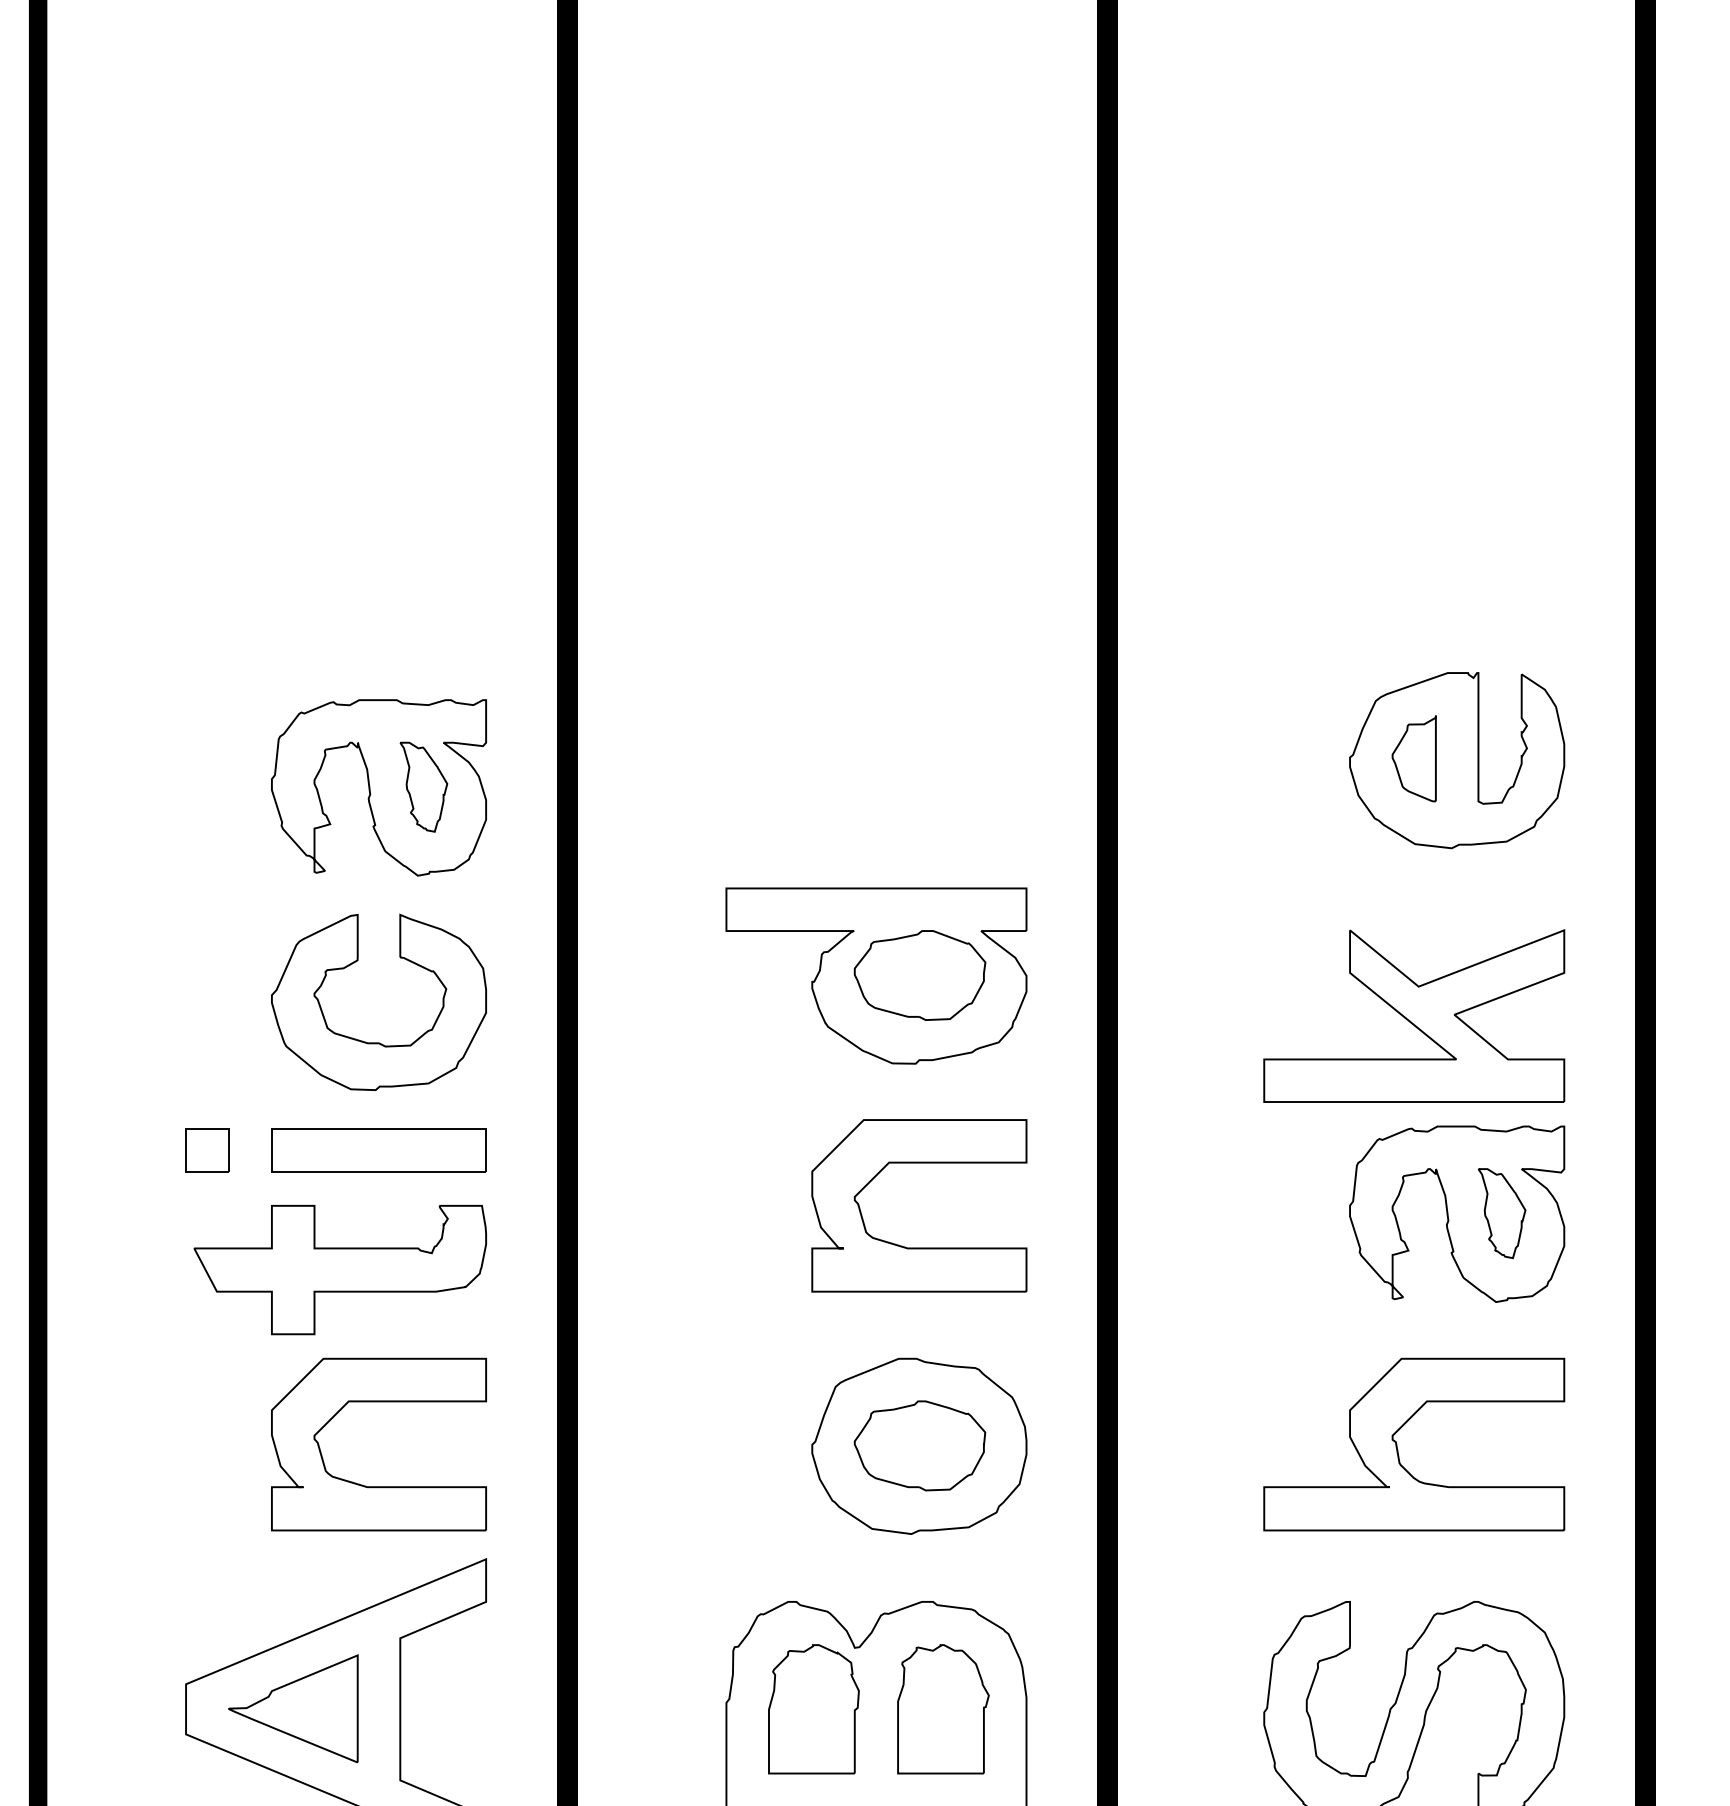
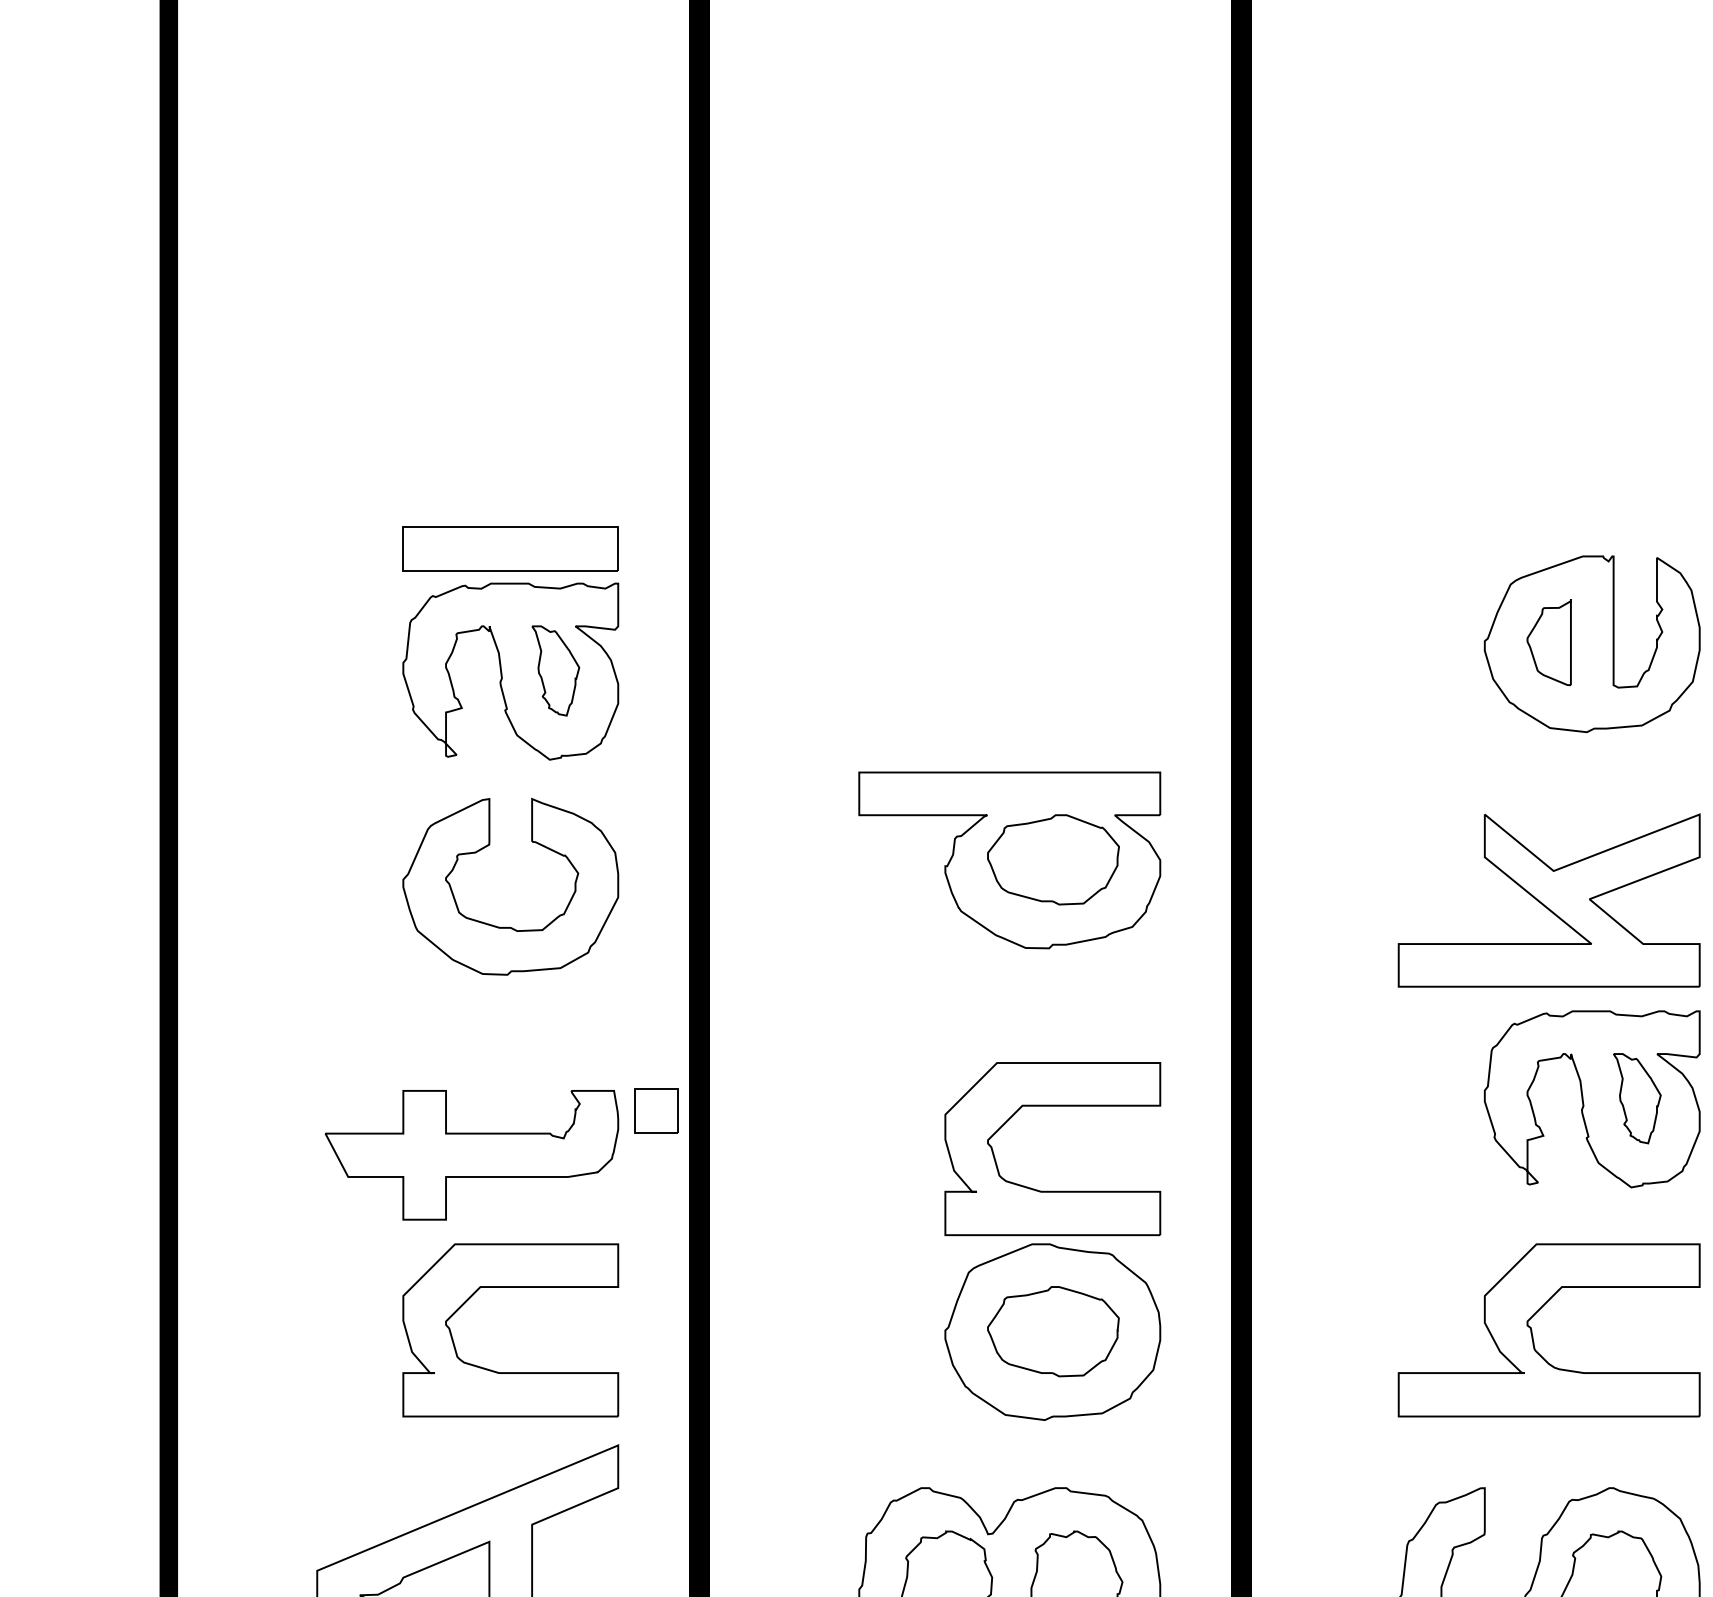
part: (207, 1150) -> (656, 1110), moved
part: (378, 1150) -> (510, 548), moved
part: (919, 1163) -> (1052, 1106), moved

